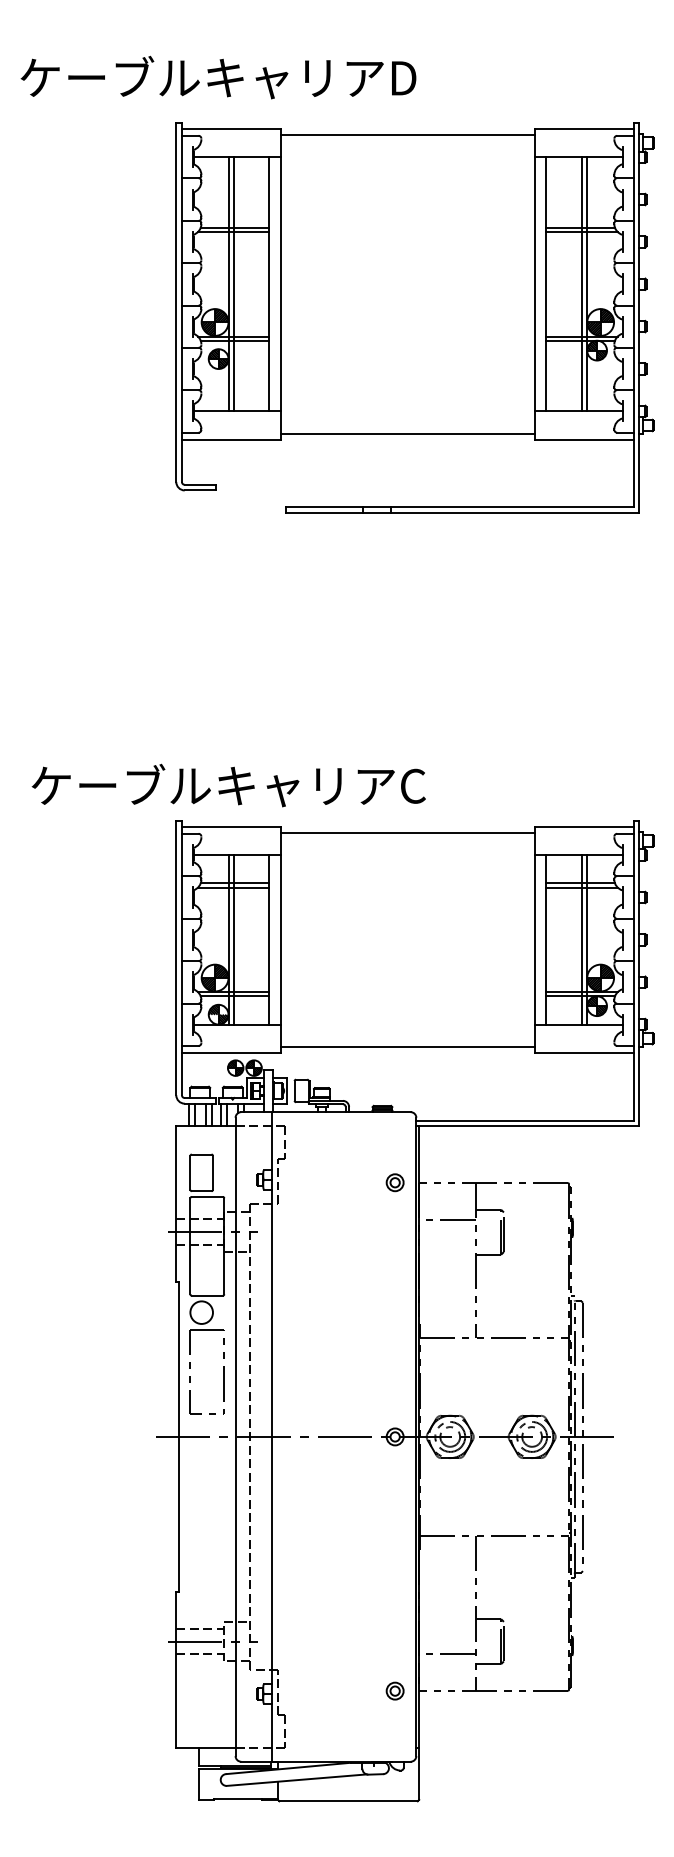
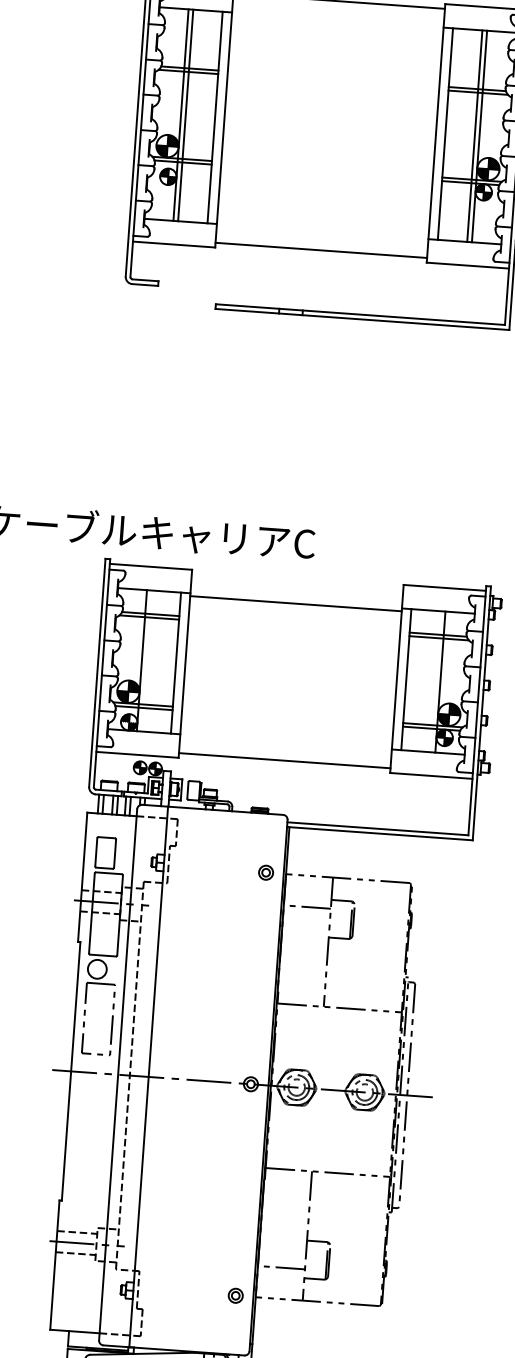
line: (407, 832) -> (295, 603), moved
line: (234, 939) -> (146, 660), removed
line: (581, 939) -> (435, 681), removed

